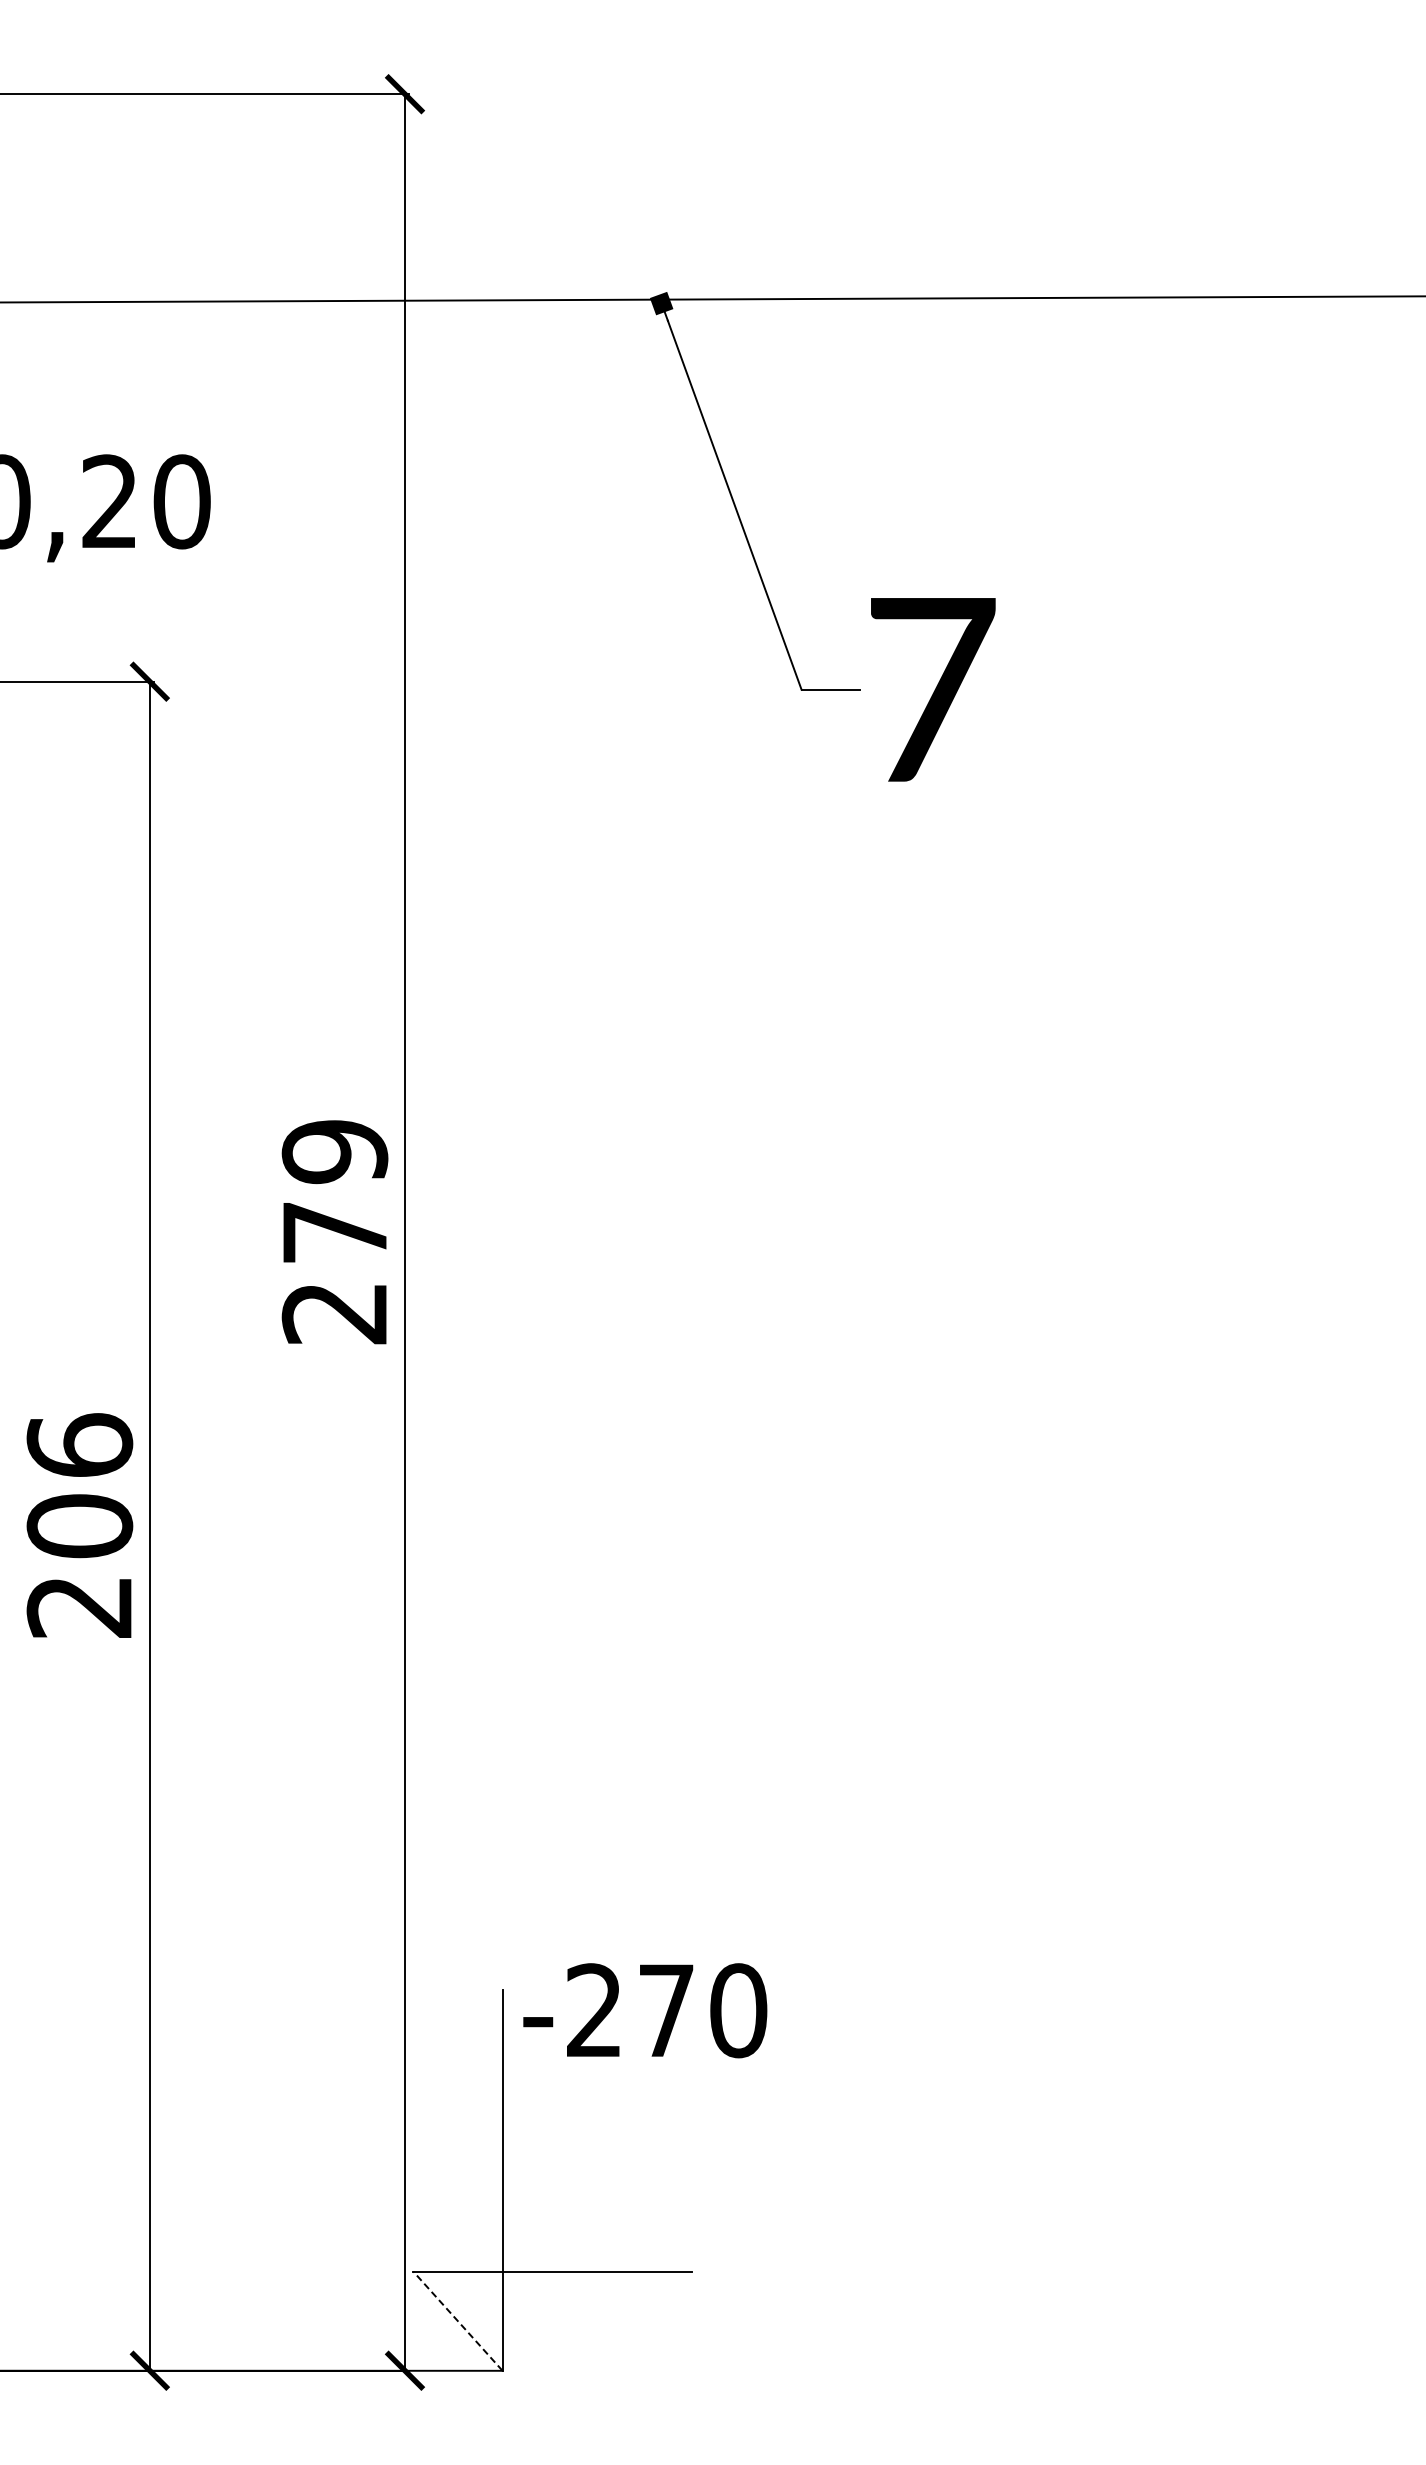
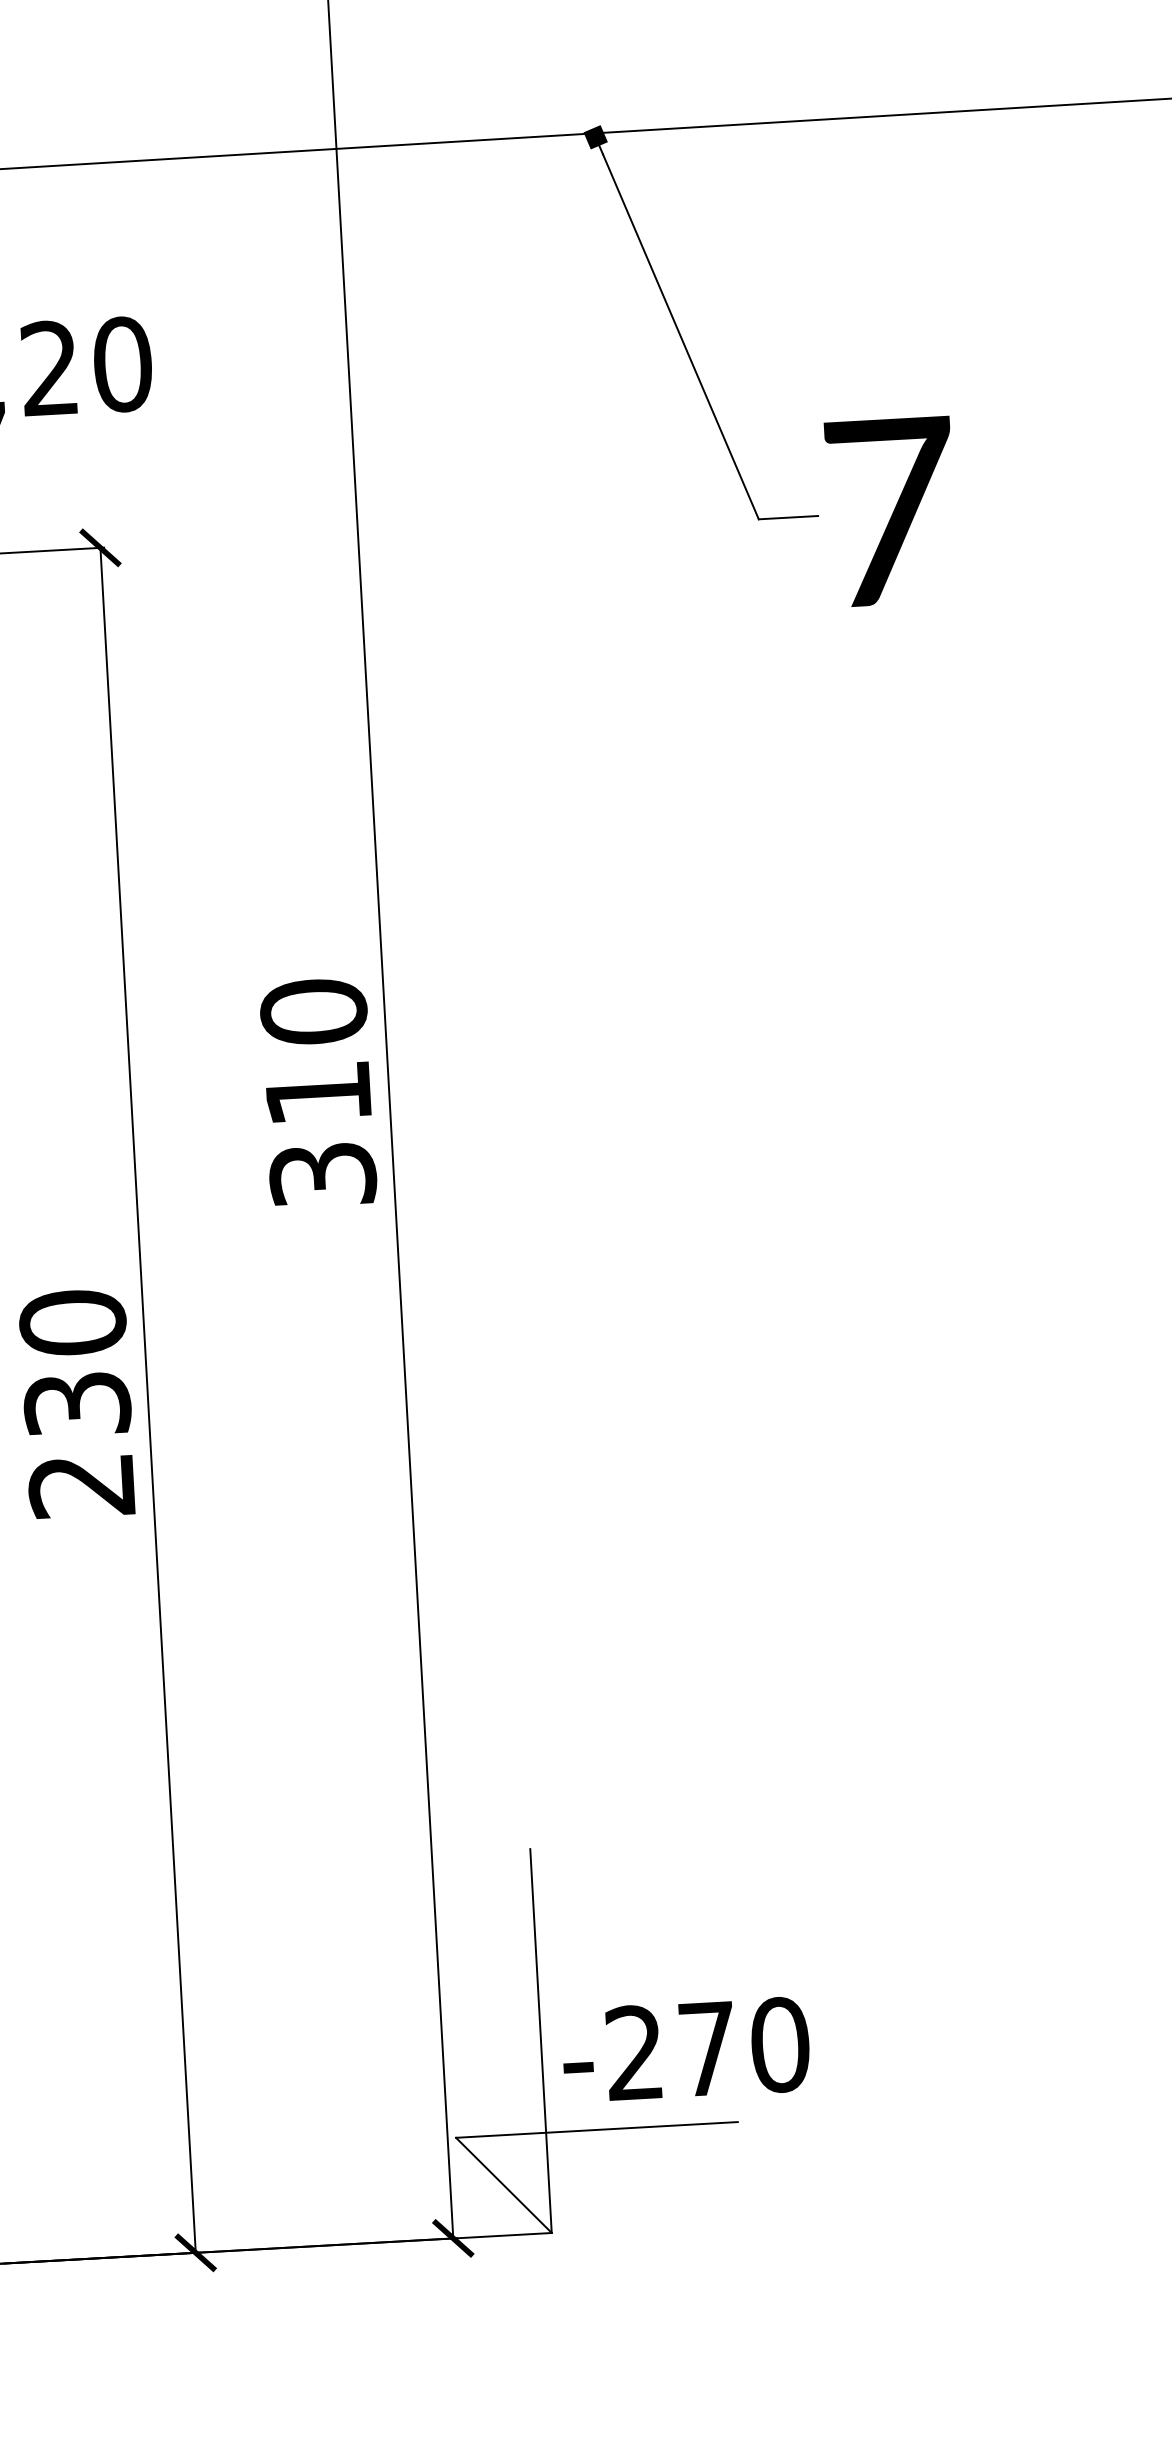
text: (334, 1231) -> (317, 1092), 279 -> 310
text: (79, 1485) -> (74, 1363), 206 -> 230
text: (645, 2010) -> (686, 2049), moved
line: (457, 2321) -> (503, 2185), dashed -> solid

